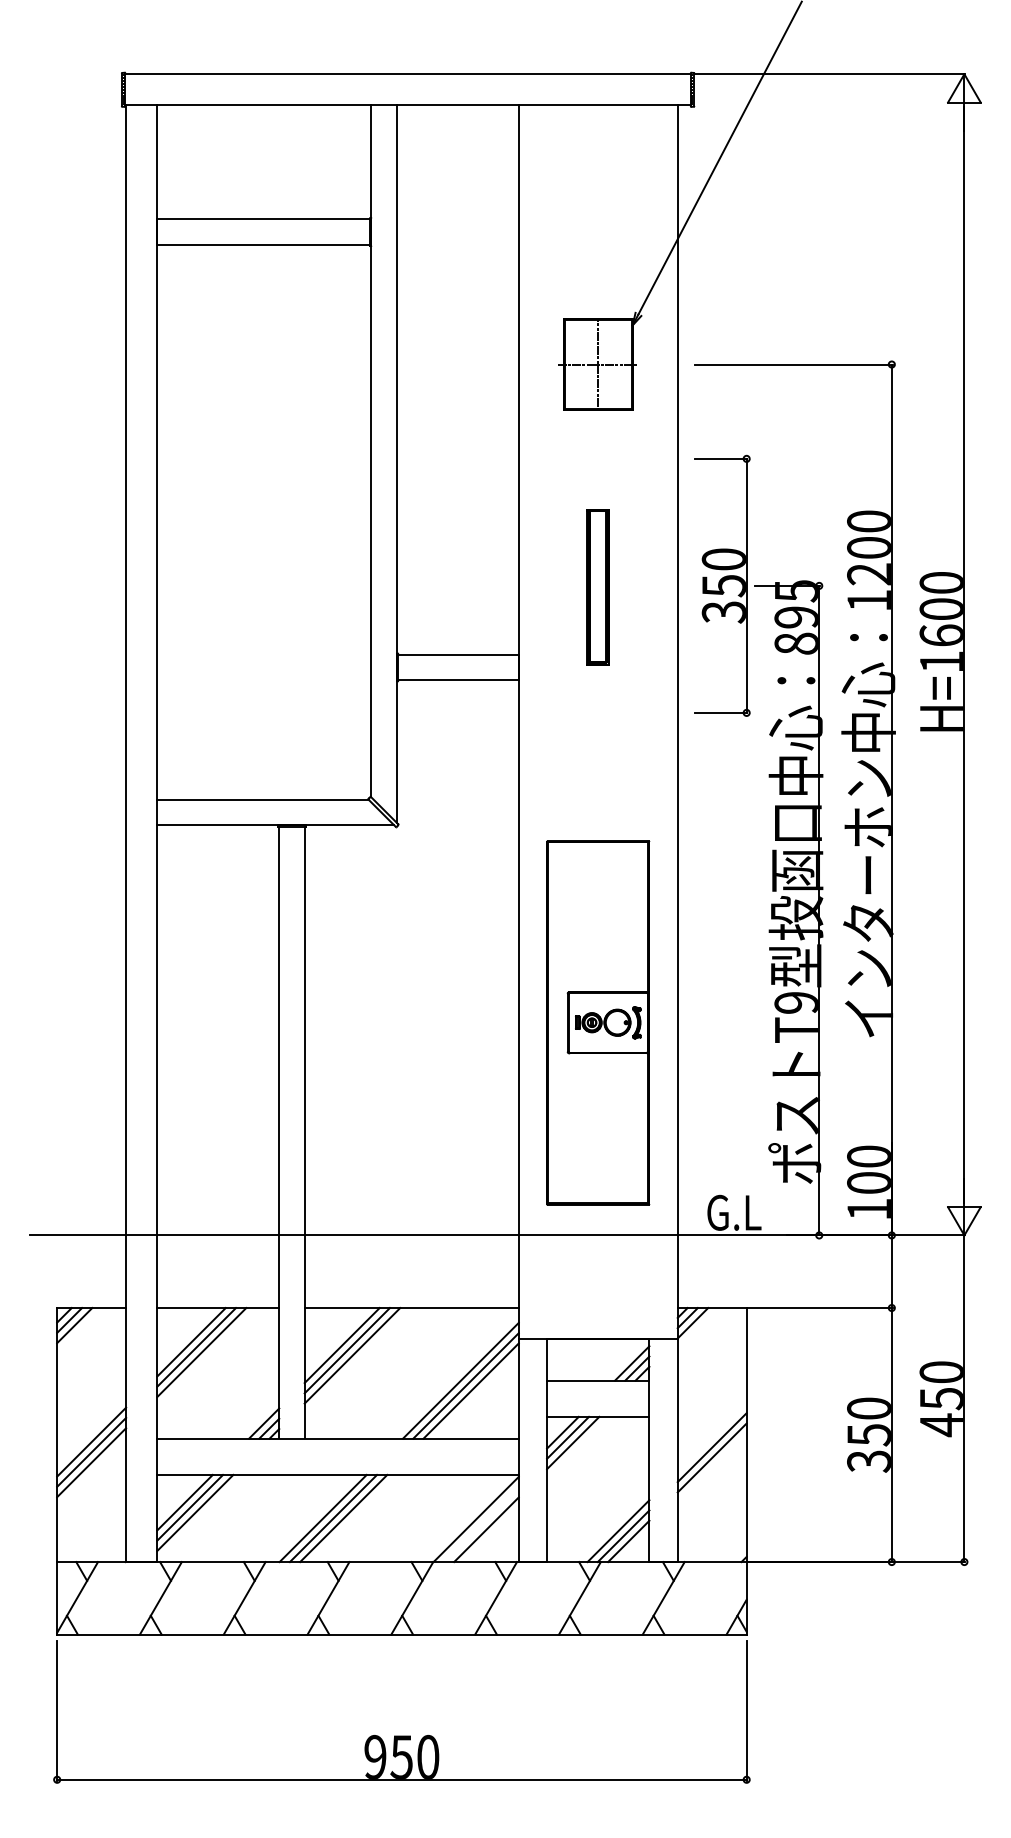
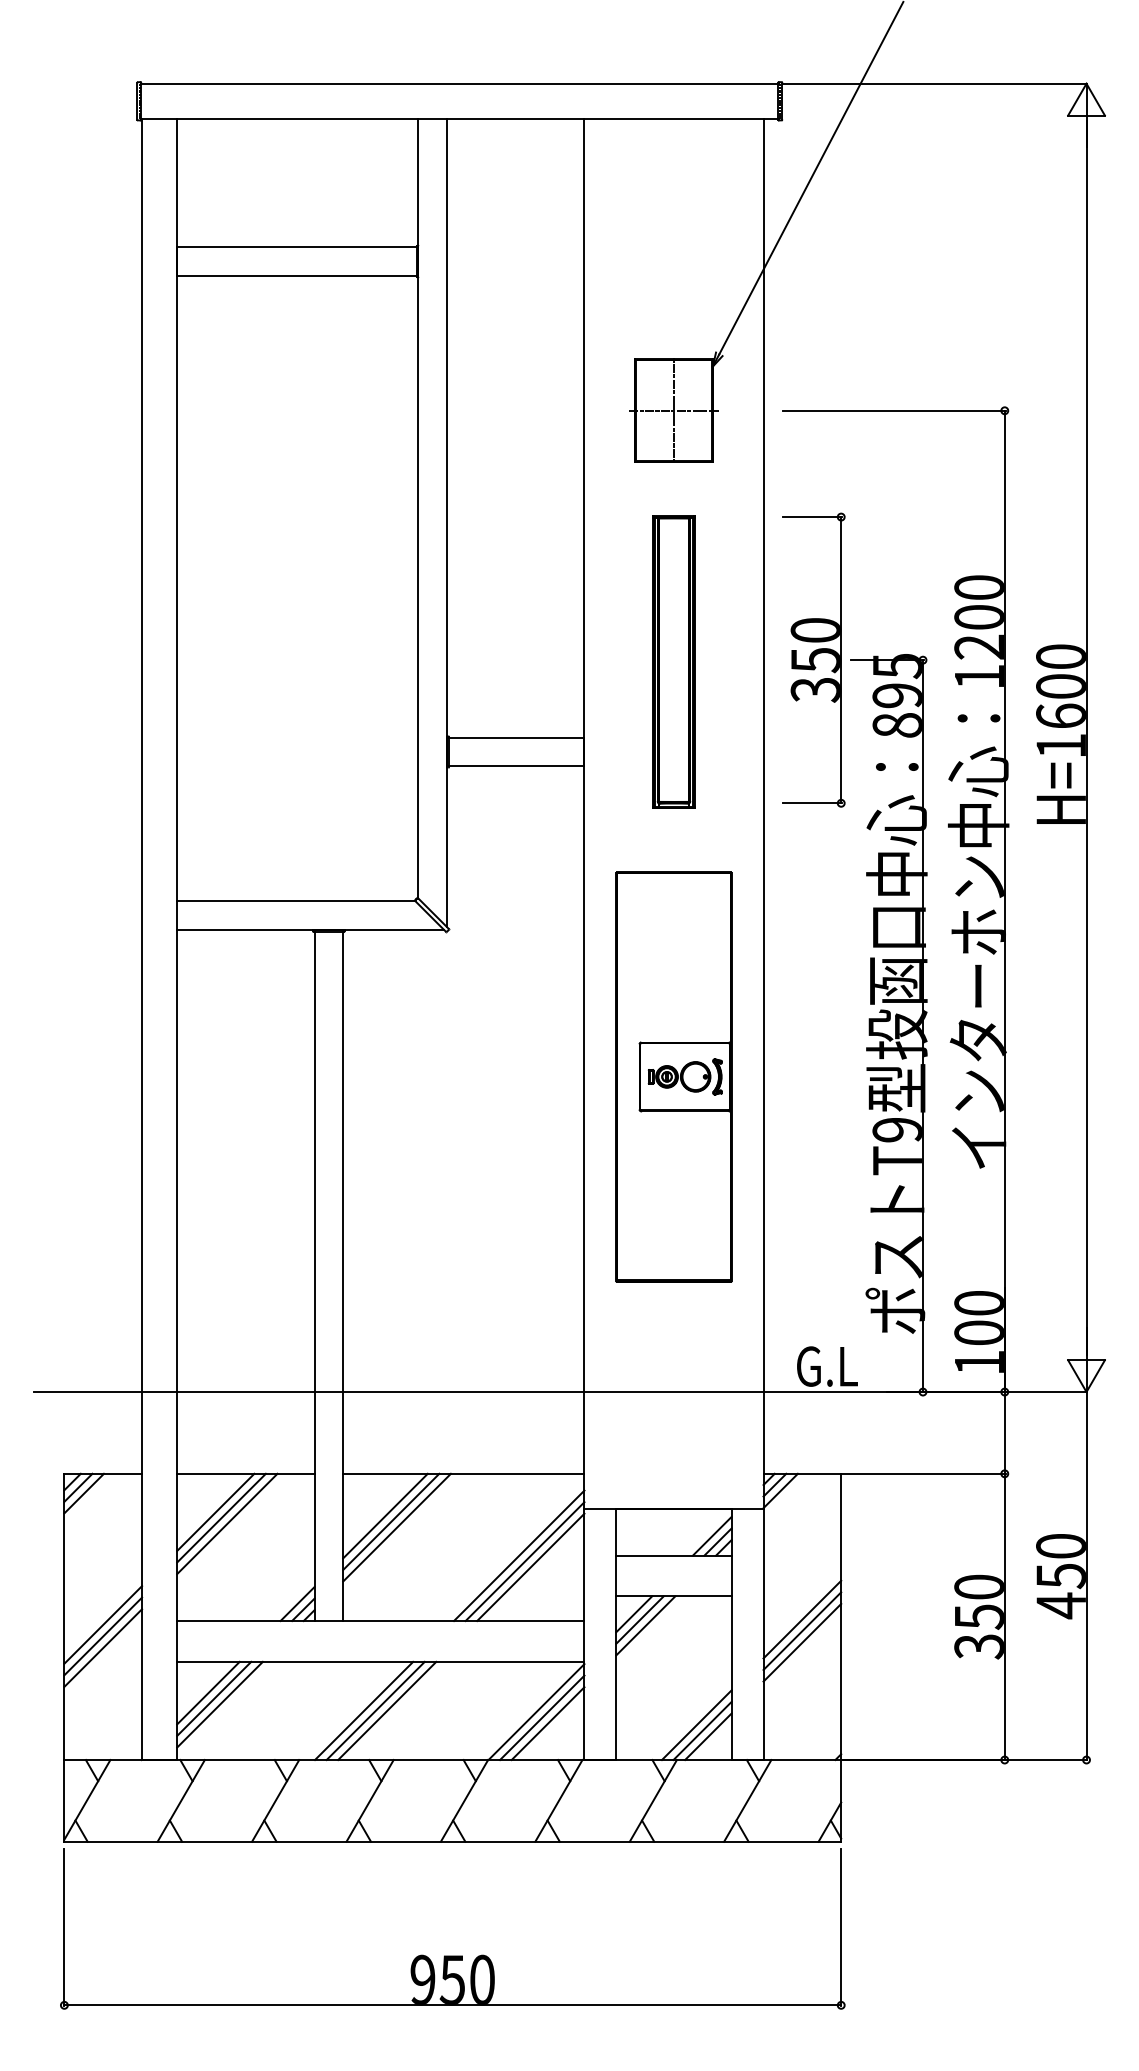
part: (598, 587) -> (674, 661), size x1.67
part: (598, 1022) -> (674, 1076), moved
line: (711, 1436) -> (801, 1618), added
line: (480, 1524) -> (541, 1717), added

